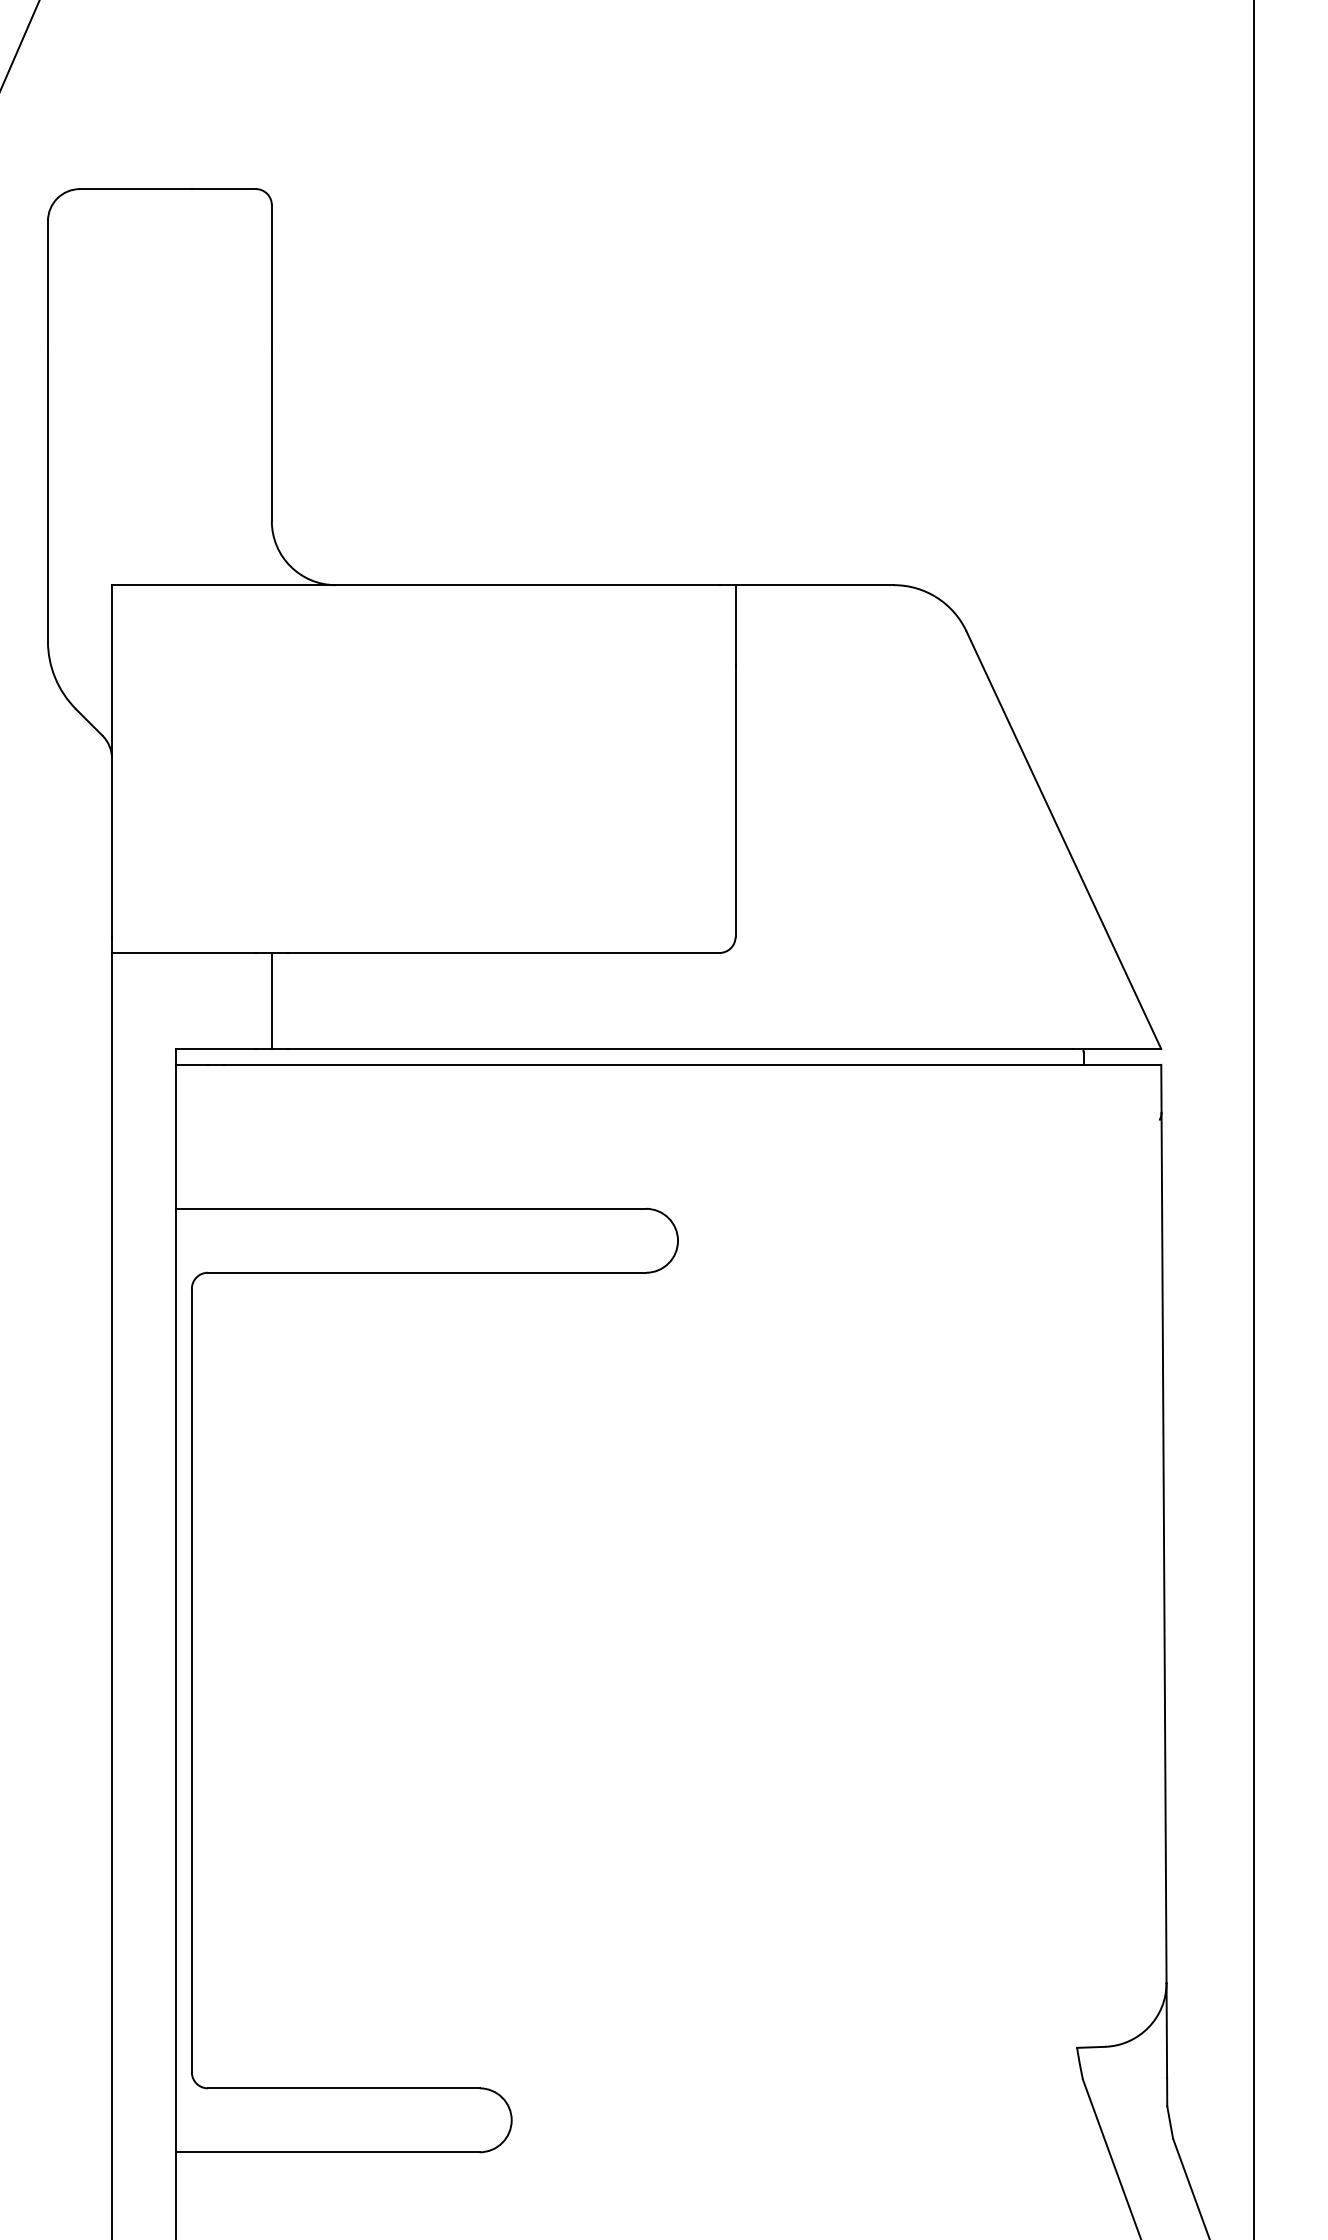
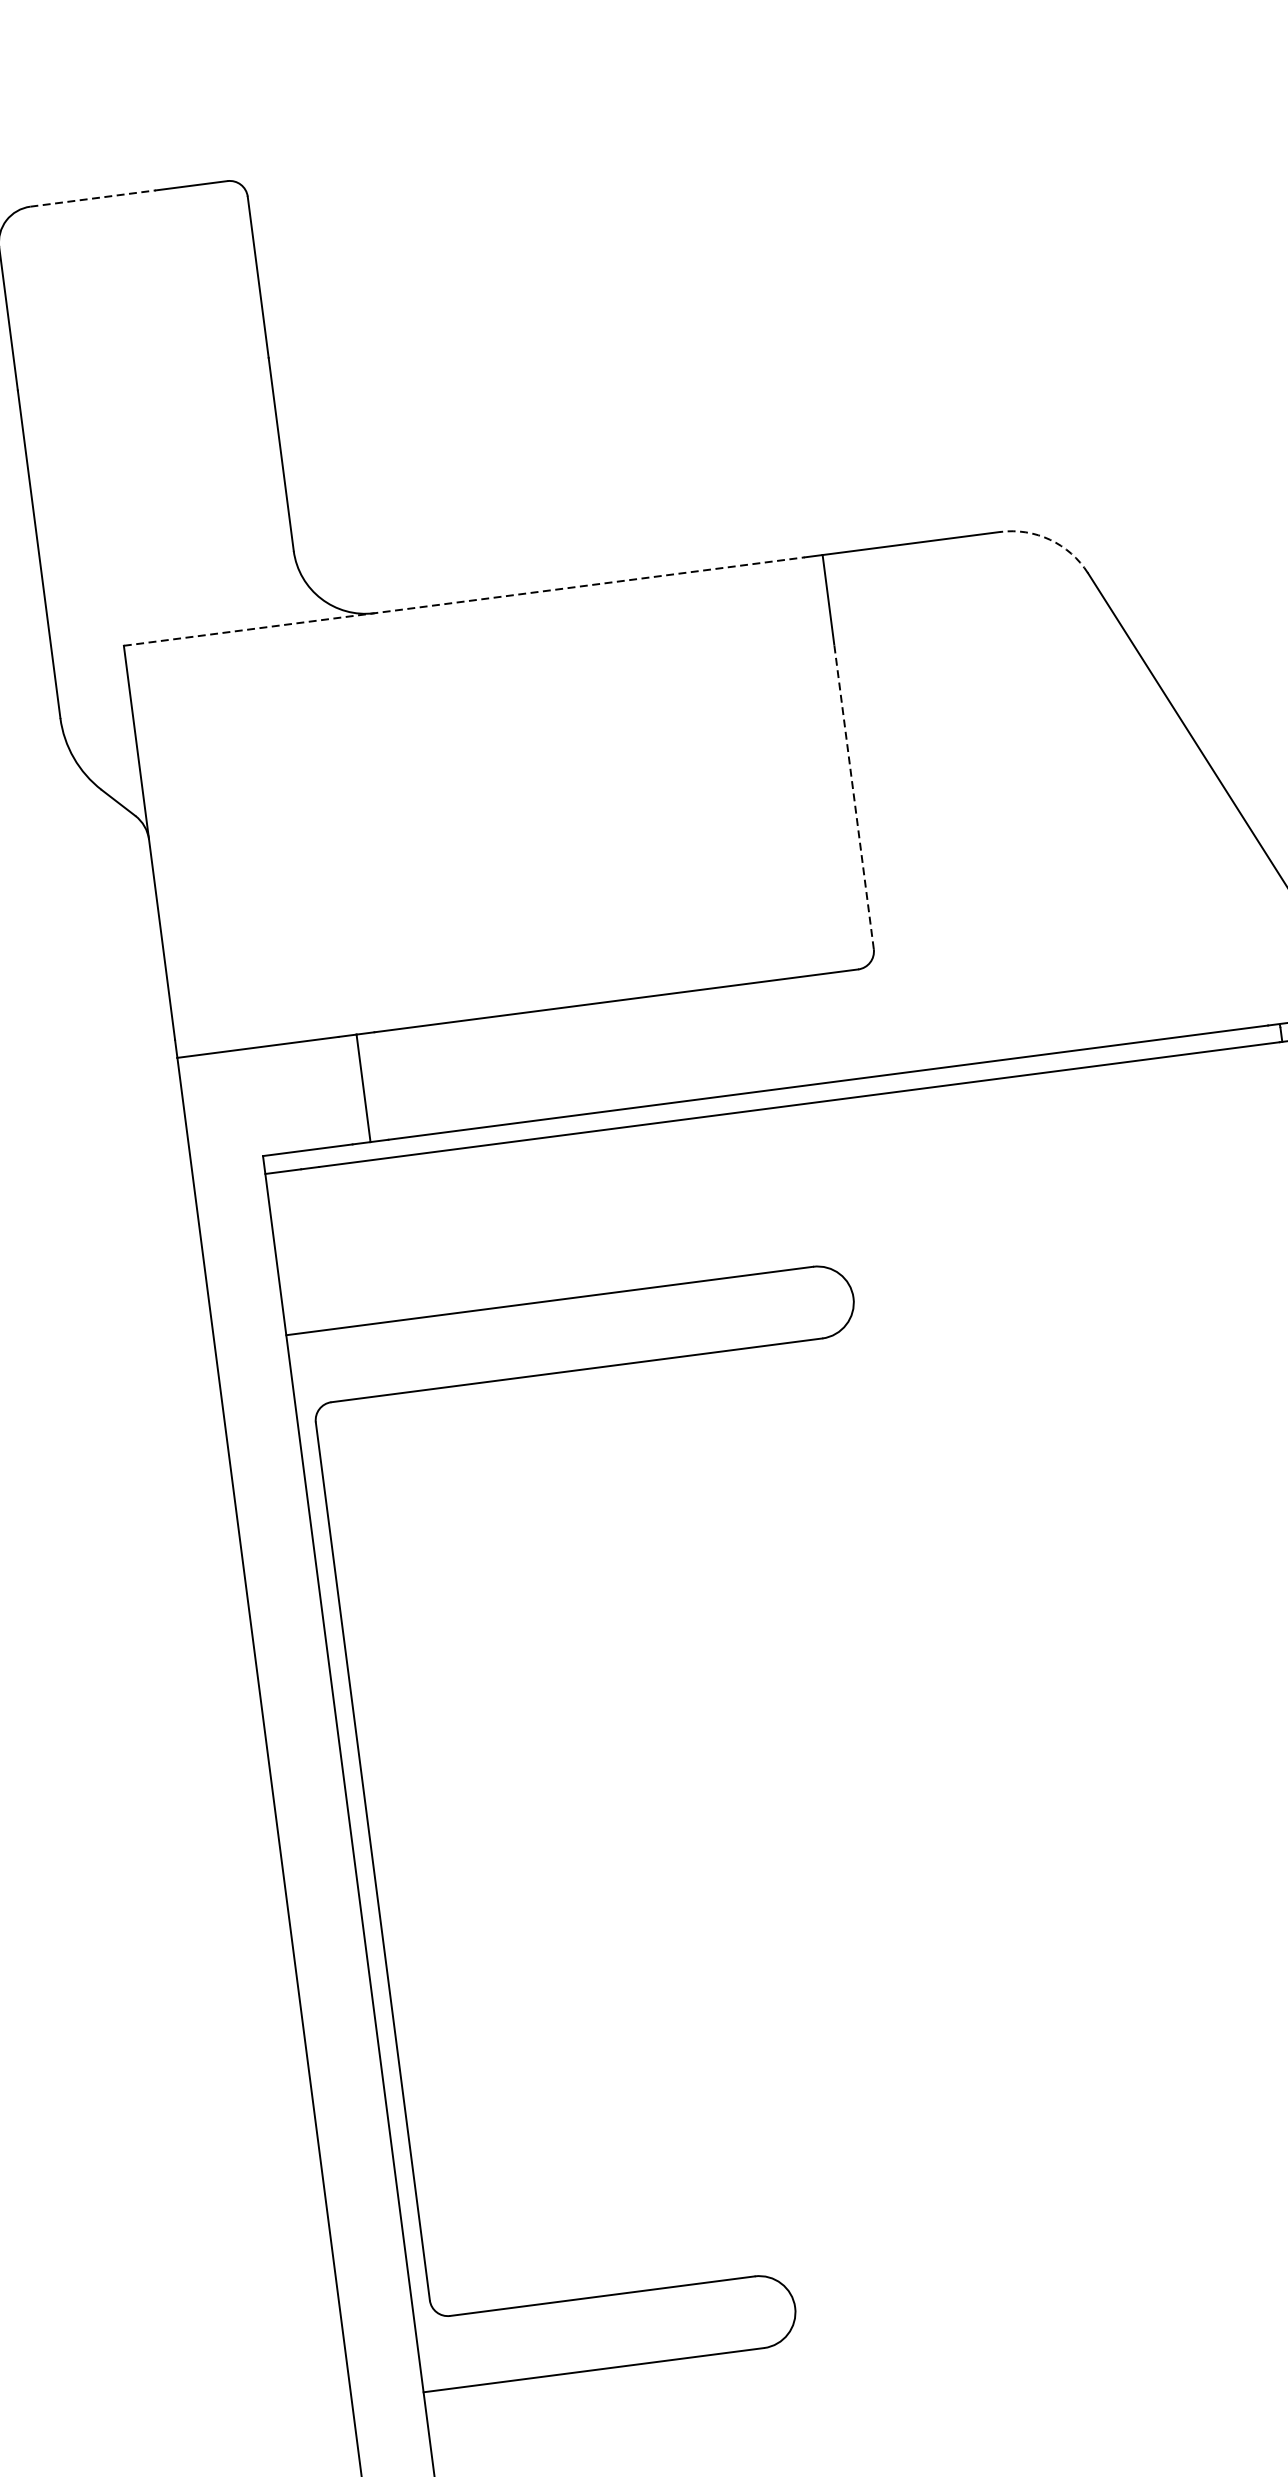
line: (135, 189) -> (92, 199), solid -> dashed
line: (415, 585) -> (464, 601), solid -> dashed
arc: (936, 597) -> (1049, 539), solid -> dashed
line: (735, 801) -> (854, 797), solid -> dashed

